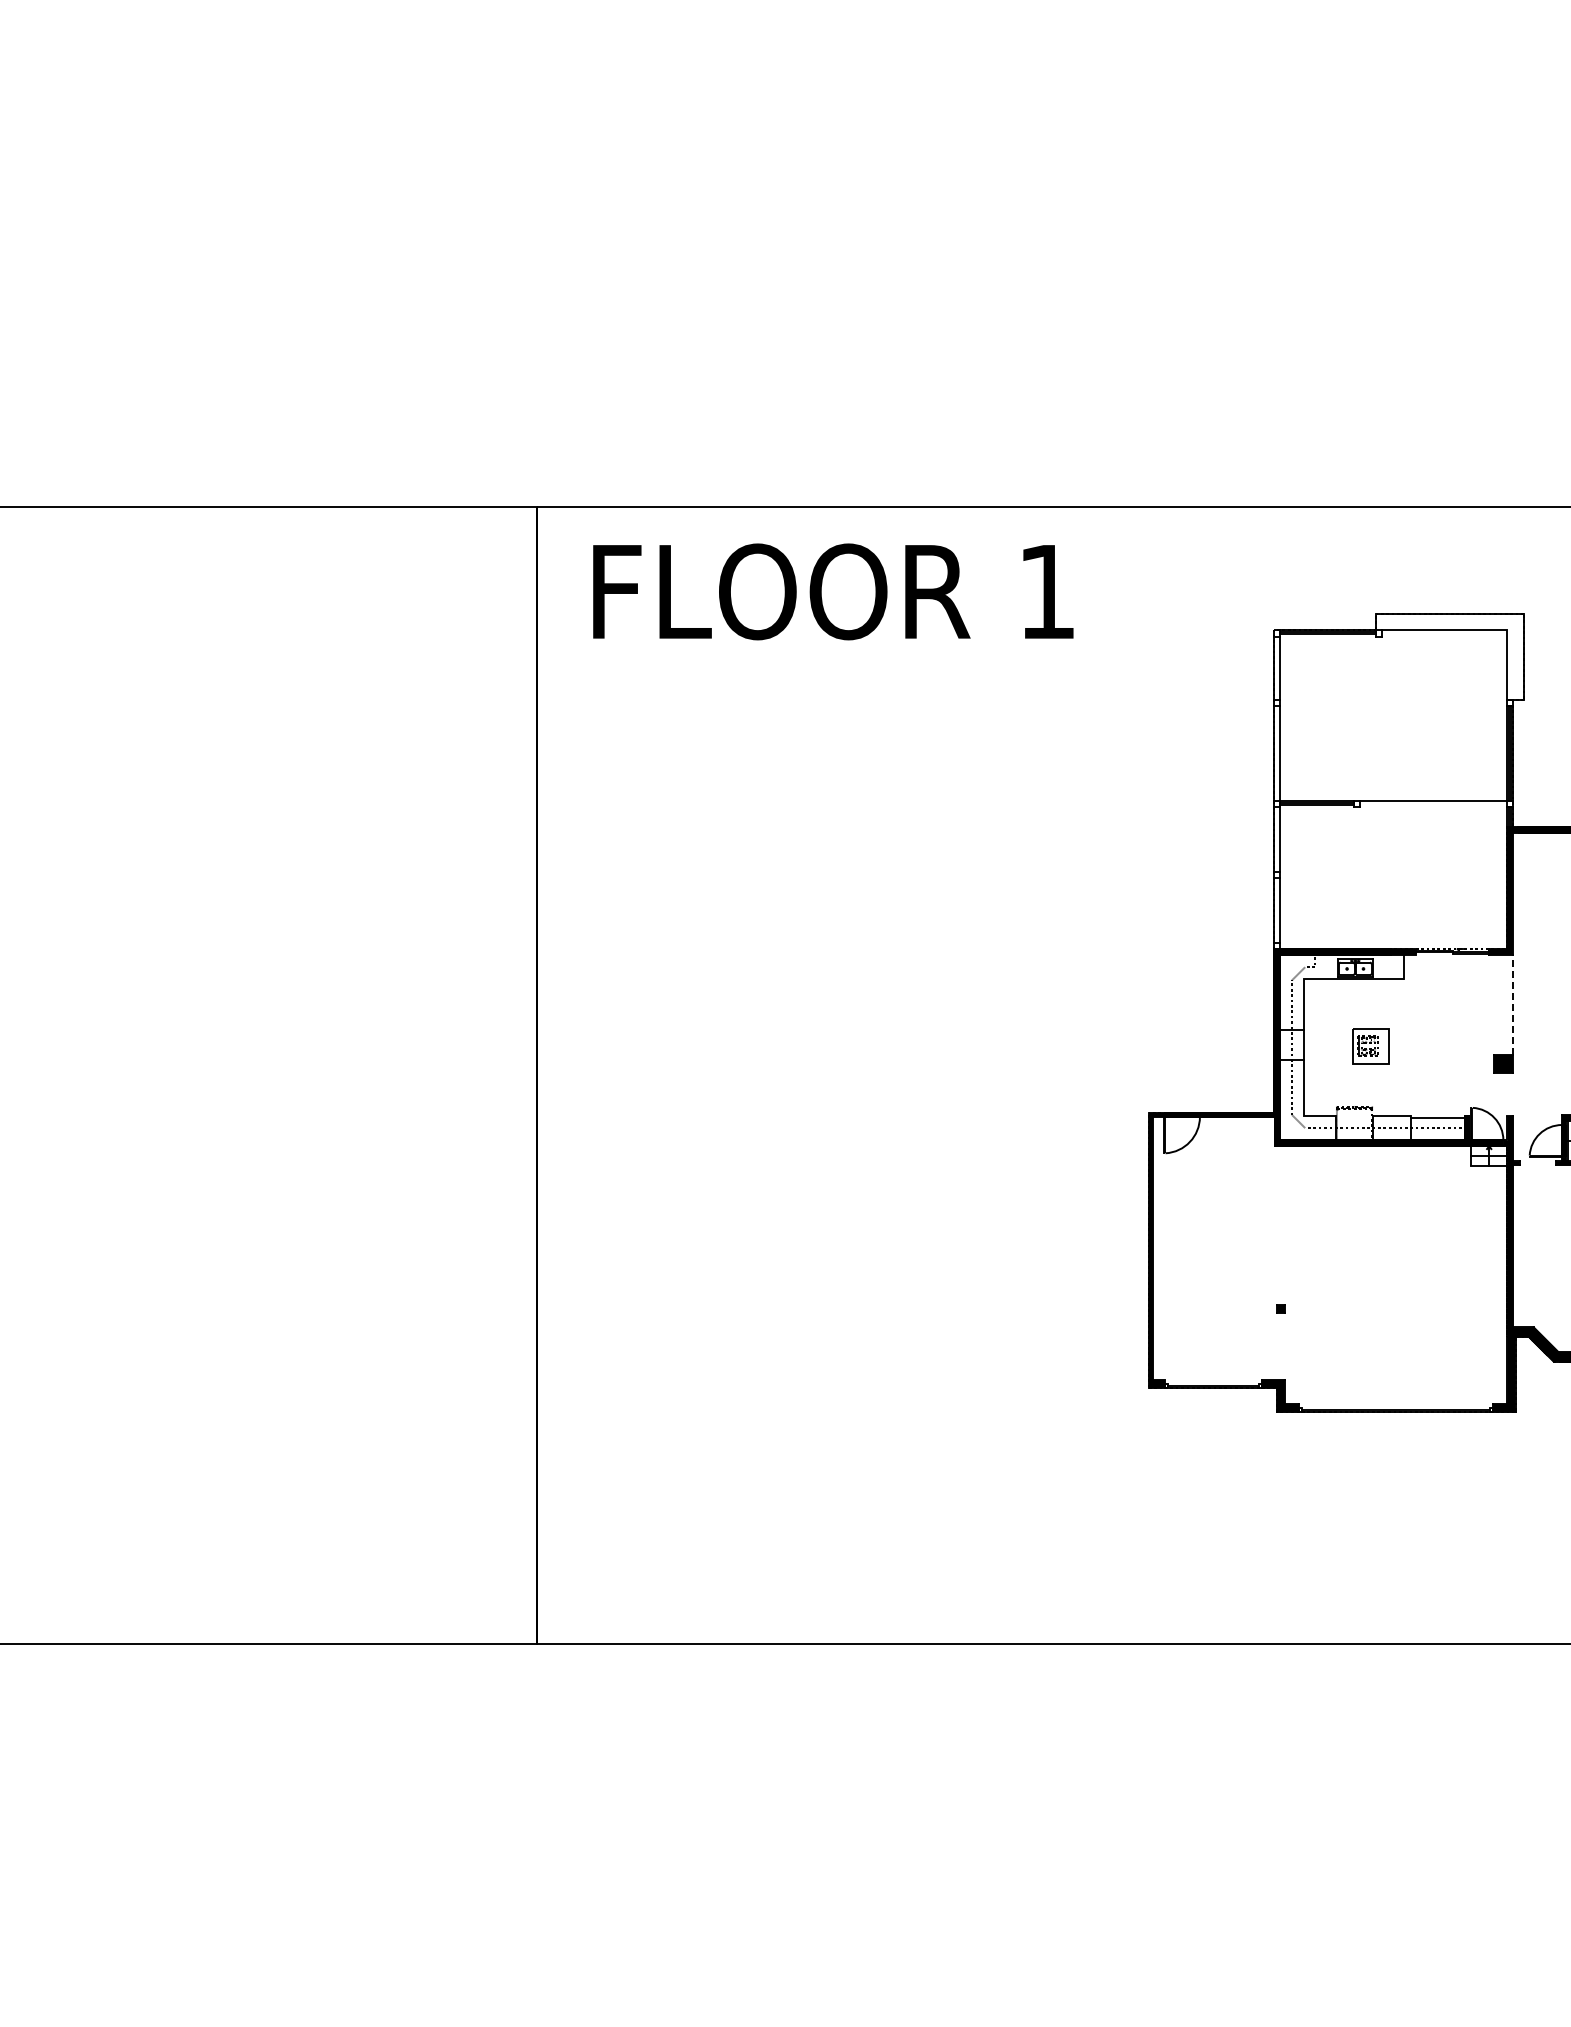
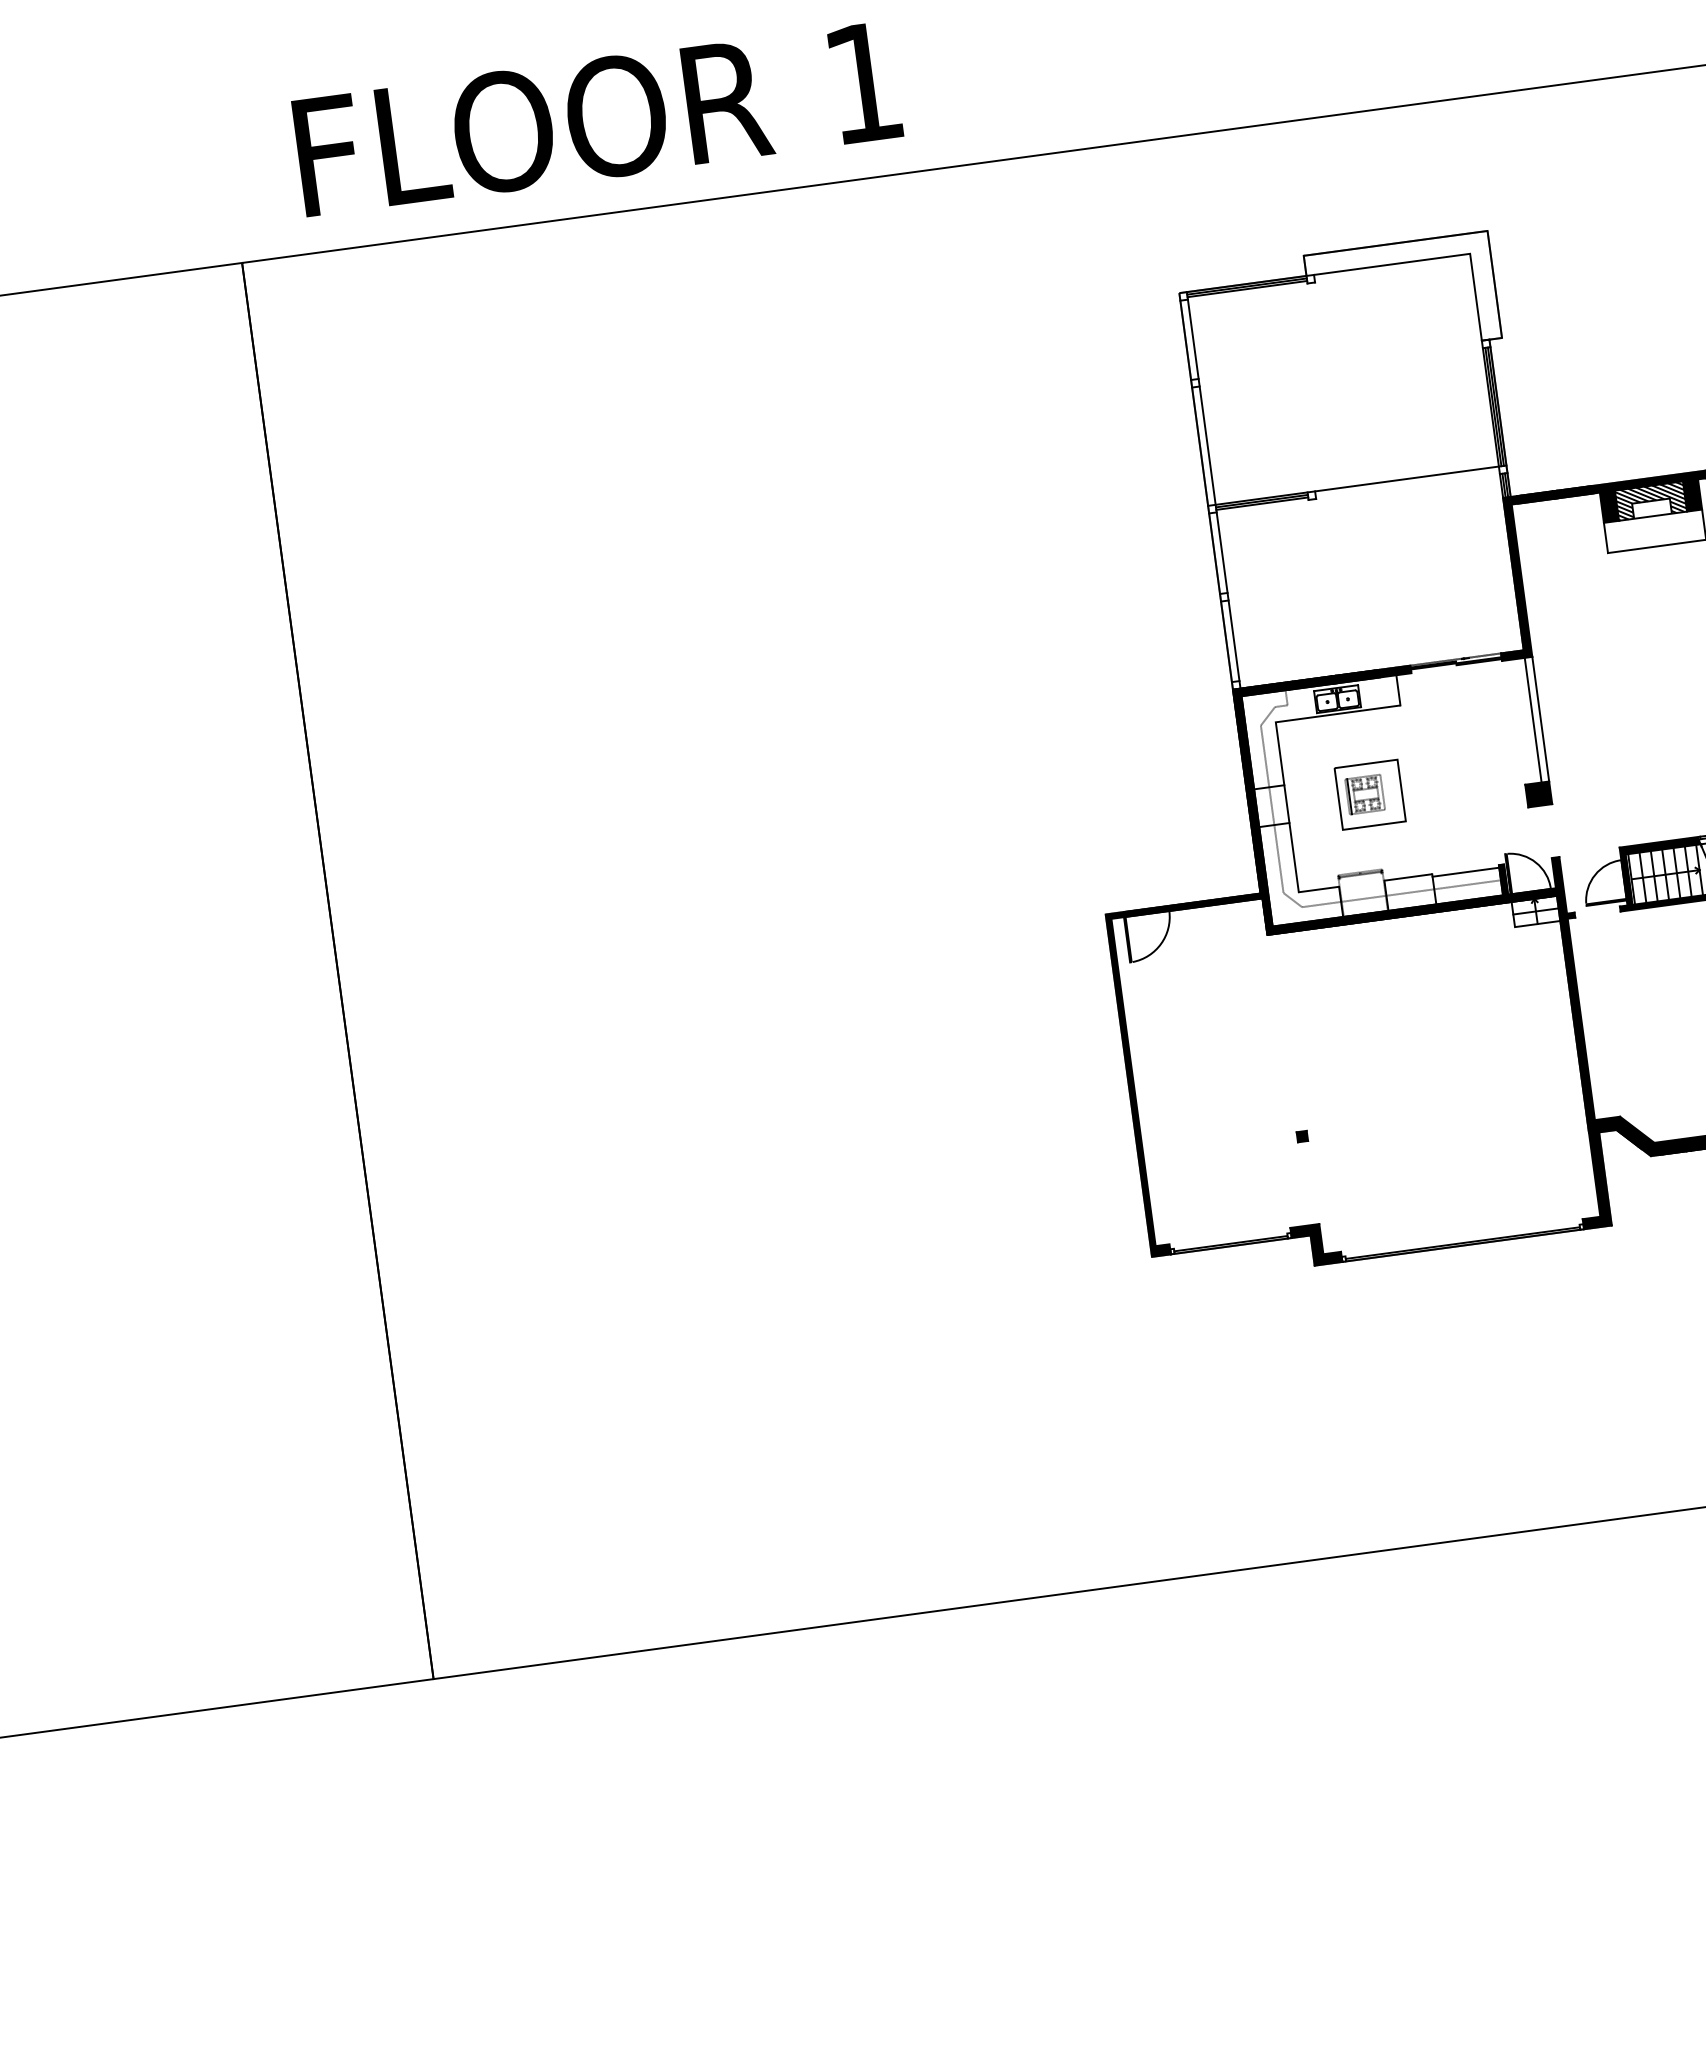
text: (833, 591) -> (597, 118), moved
line: (1513, 1004) -> (1540, 718), dashed -> solid
line: (1507, 1005) -> (1533, 720), added
part: (1370, 1046) -> (1369, 794), size x1.43

